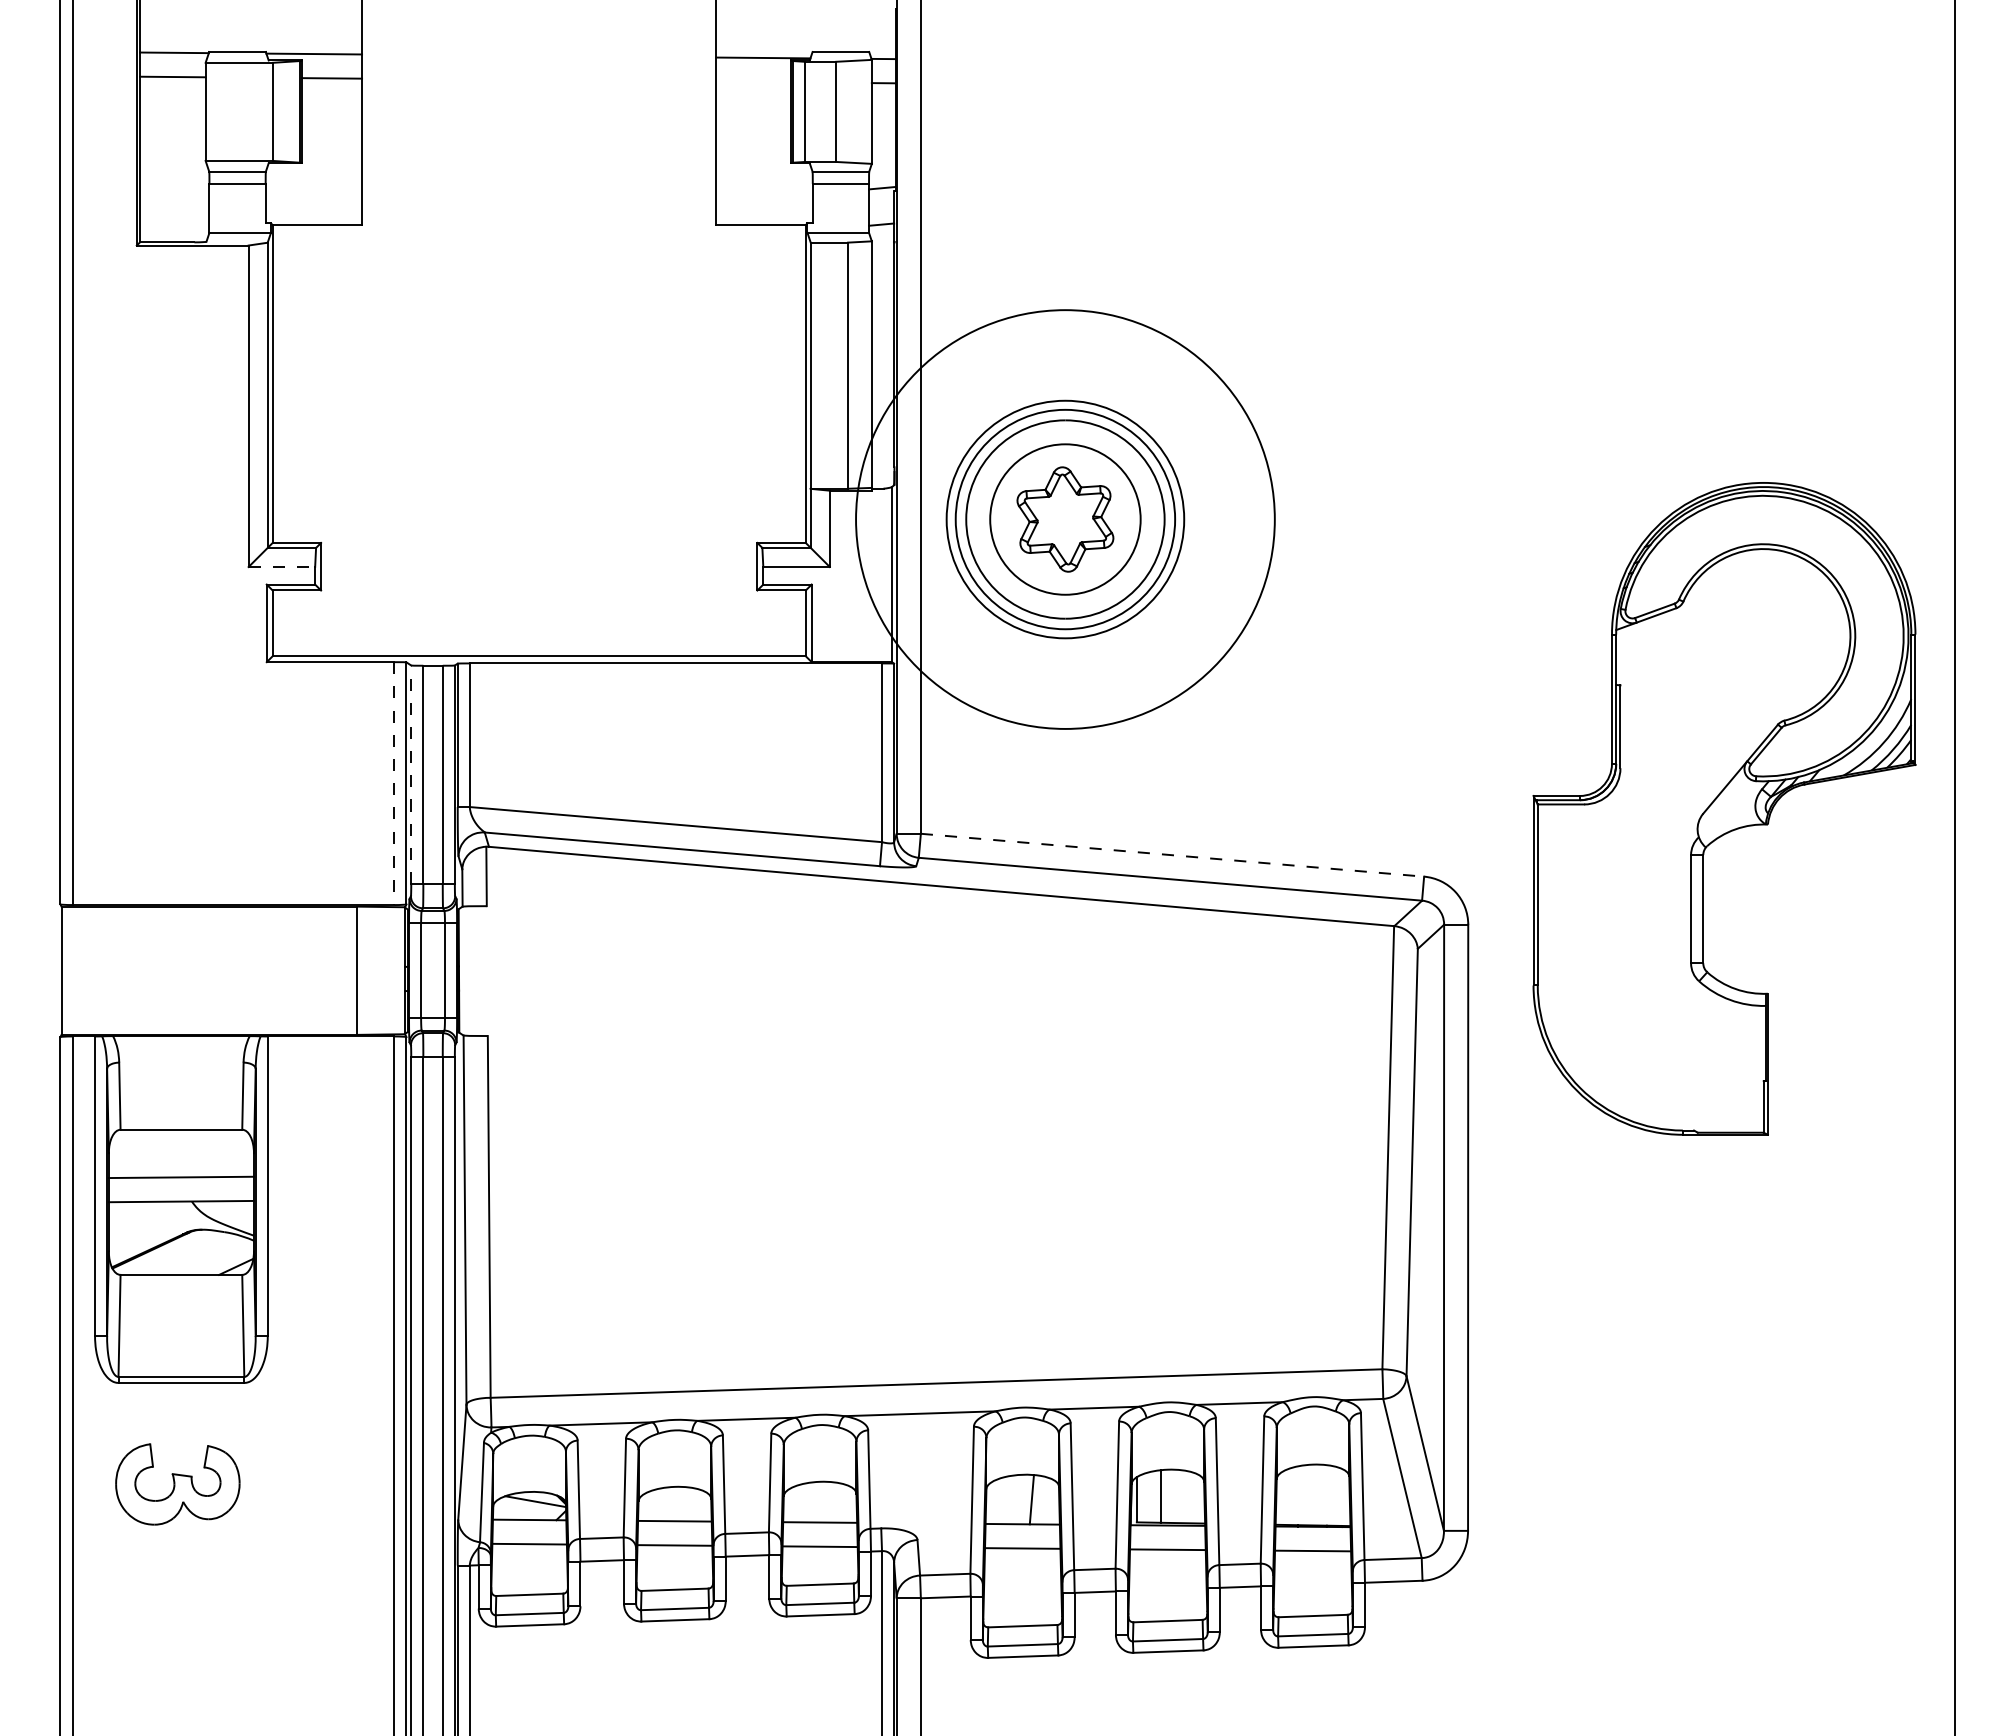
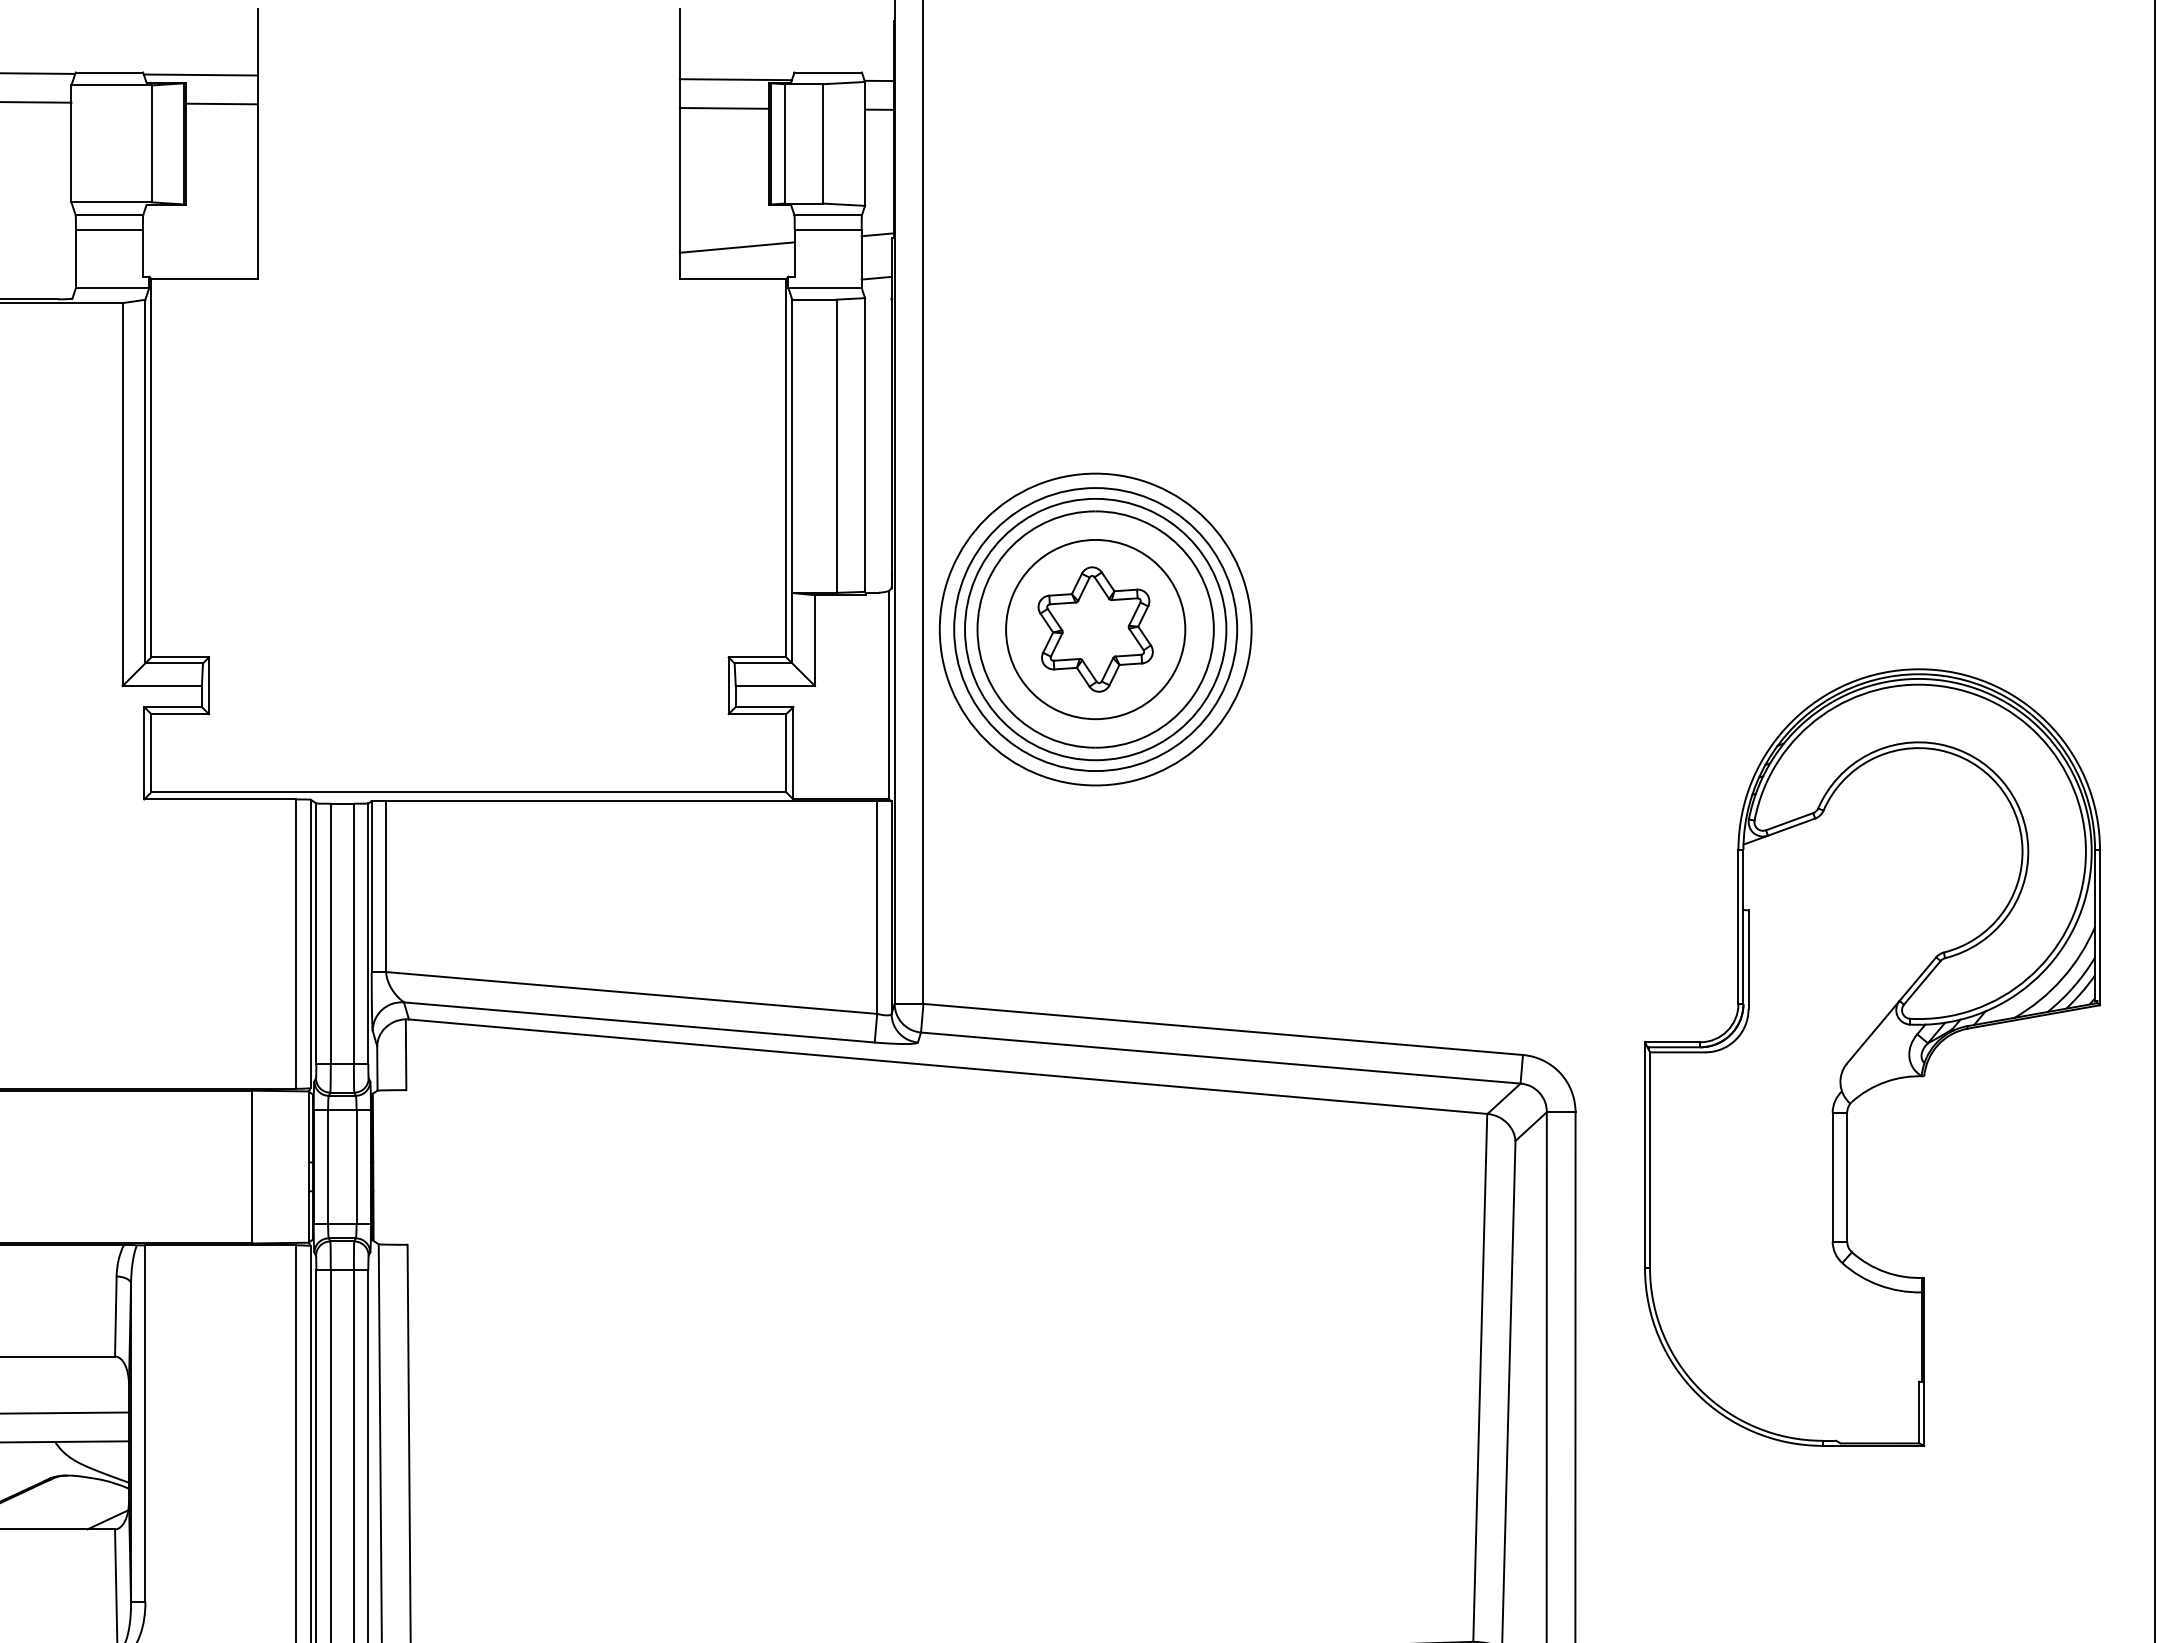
line: (753, 81) -> (724, 107), added
line: (764, 198) -> (737, 247), added
circle: (1065, 519) -> (1095, 629), size x0.62
line: (282, 567) -> (162, 686), dashed -> solid
line: (411, 774) -> (316, 933), dashed -> solid
line: (394, 784) -> (296, 945), dashed -> solid
part: (1724, 808) -> (1872, 1057), moved
line: (1172, 855) -> (1223, 1029), dashed -> solid

